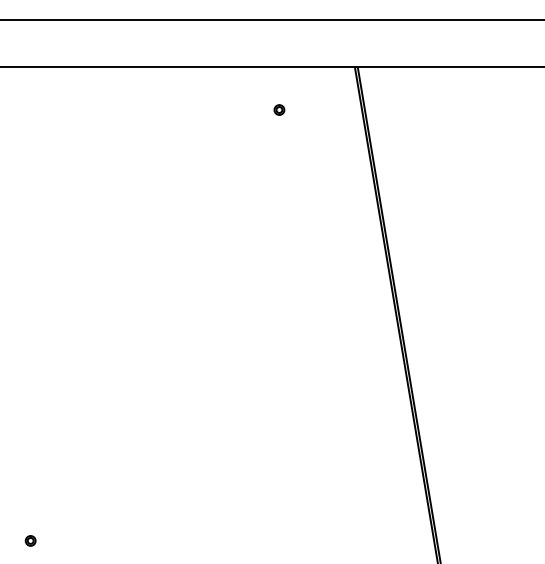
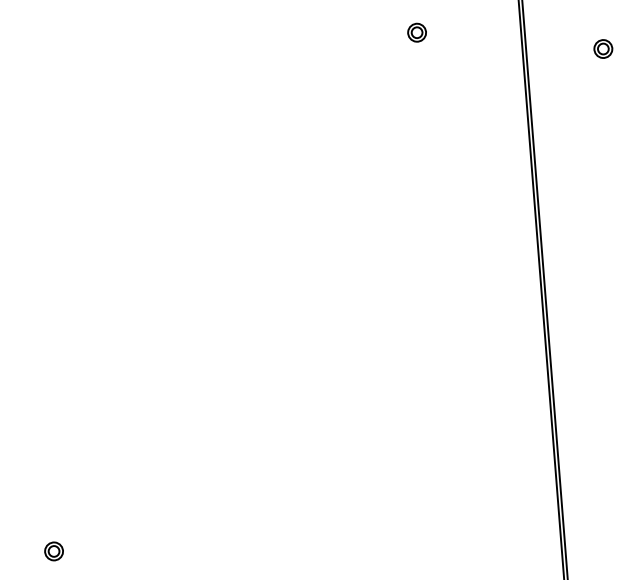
part: (279, 109) -> (417, 32), size x1.43
part: (426, 109) -> (603, 48), added
part: (30, 540) -> (53, 550), size x1.43

